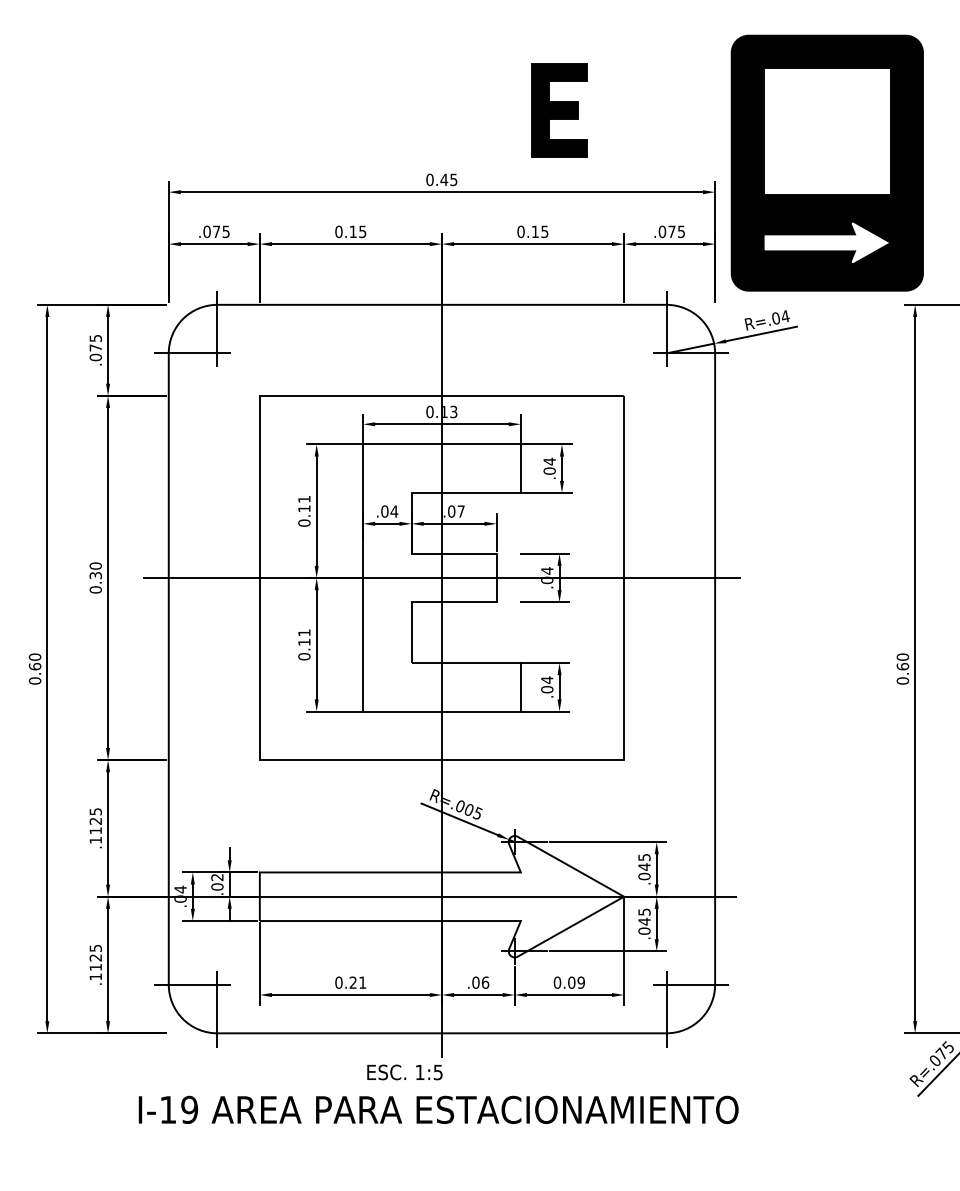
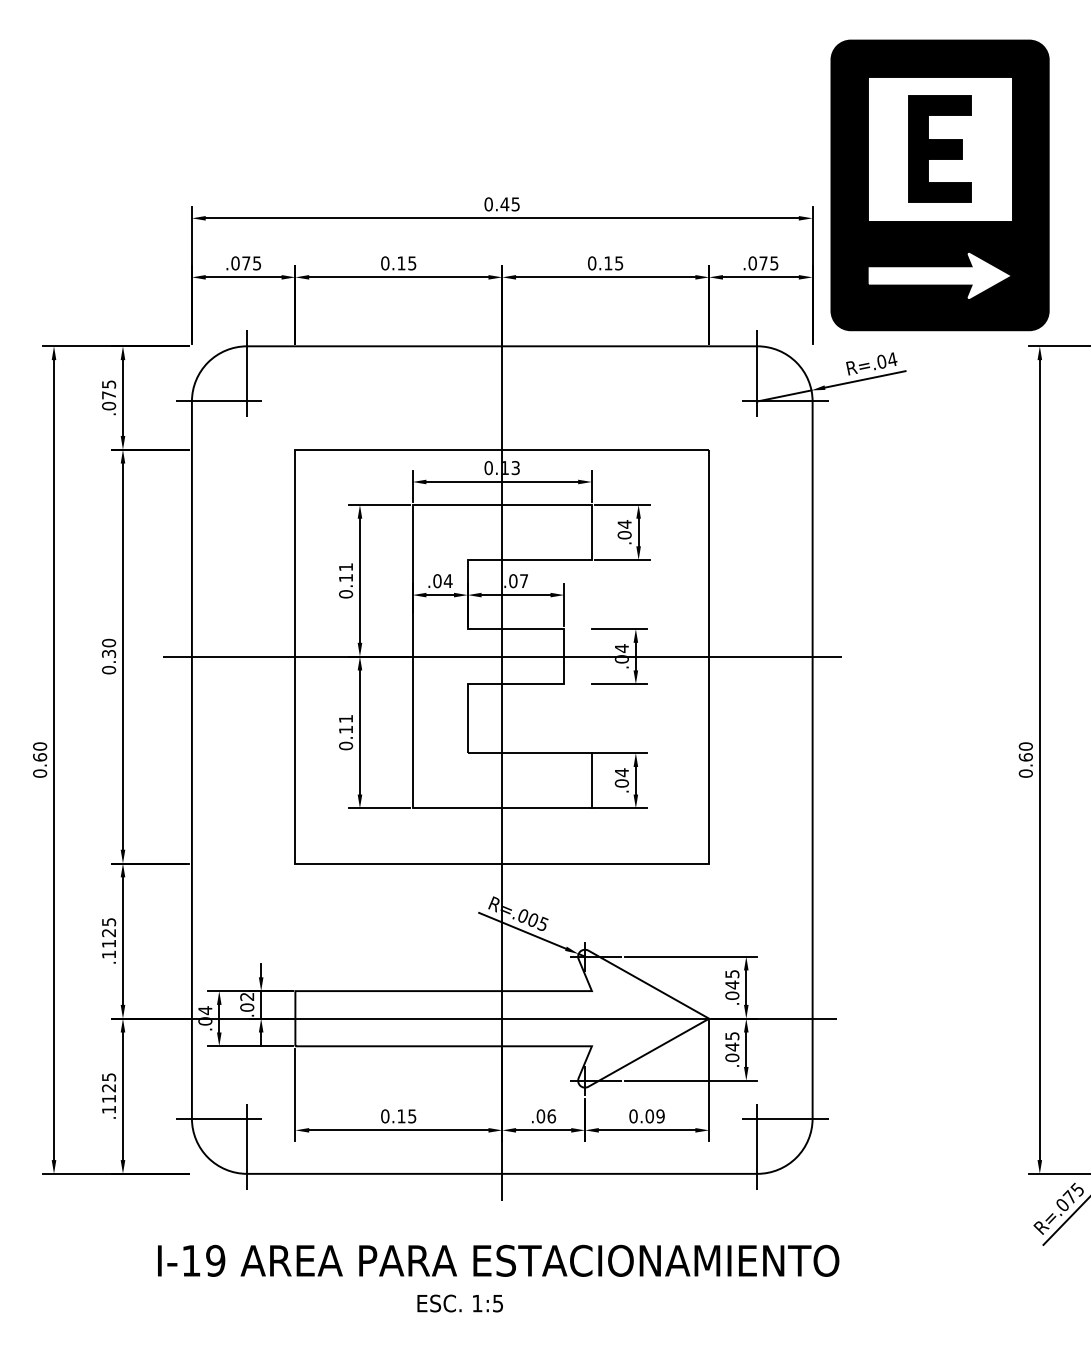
part: (559, 110) -> (940, 149), moved
text: (357, 982) -> (406, 1116), 0.21 -> 0.15
text: (404, 1072) -> (459, 1303), moved

